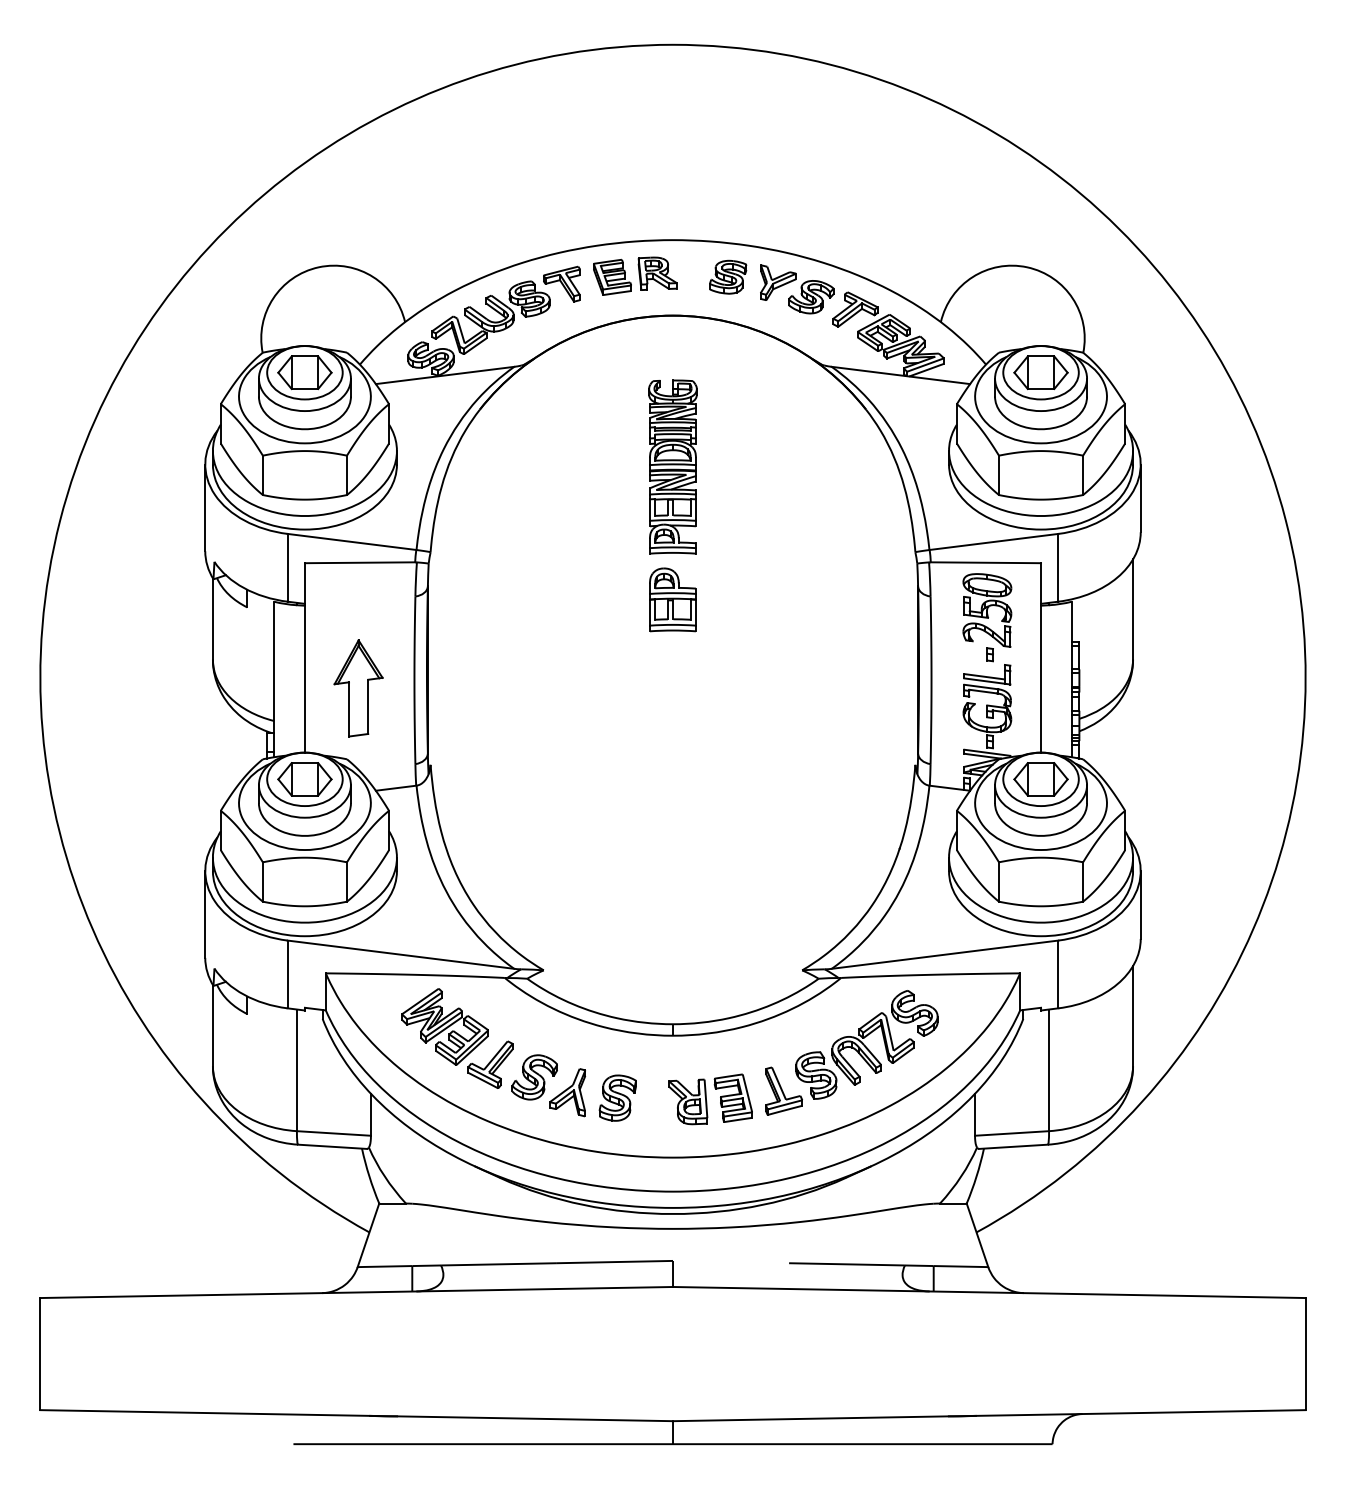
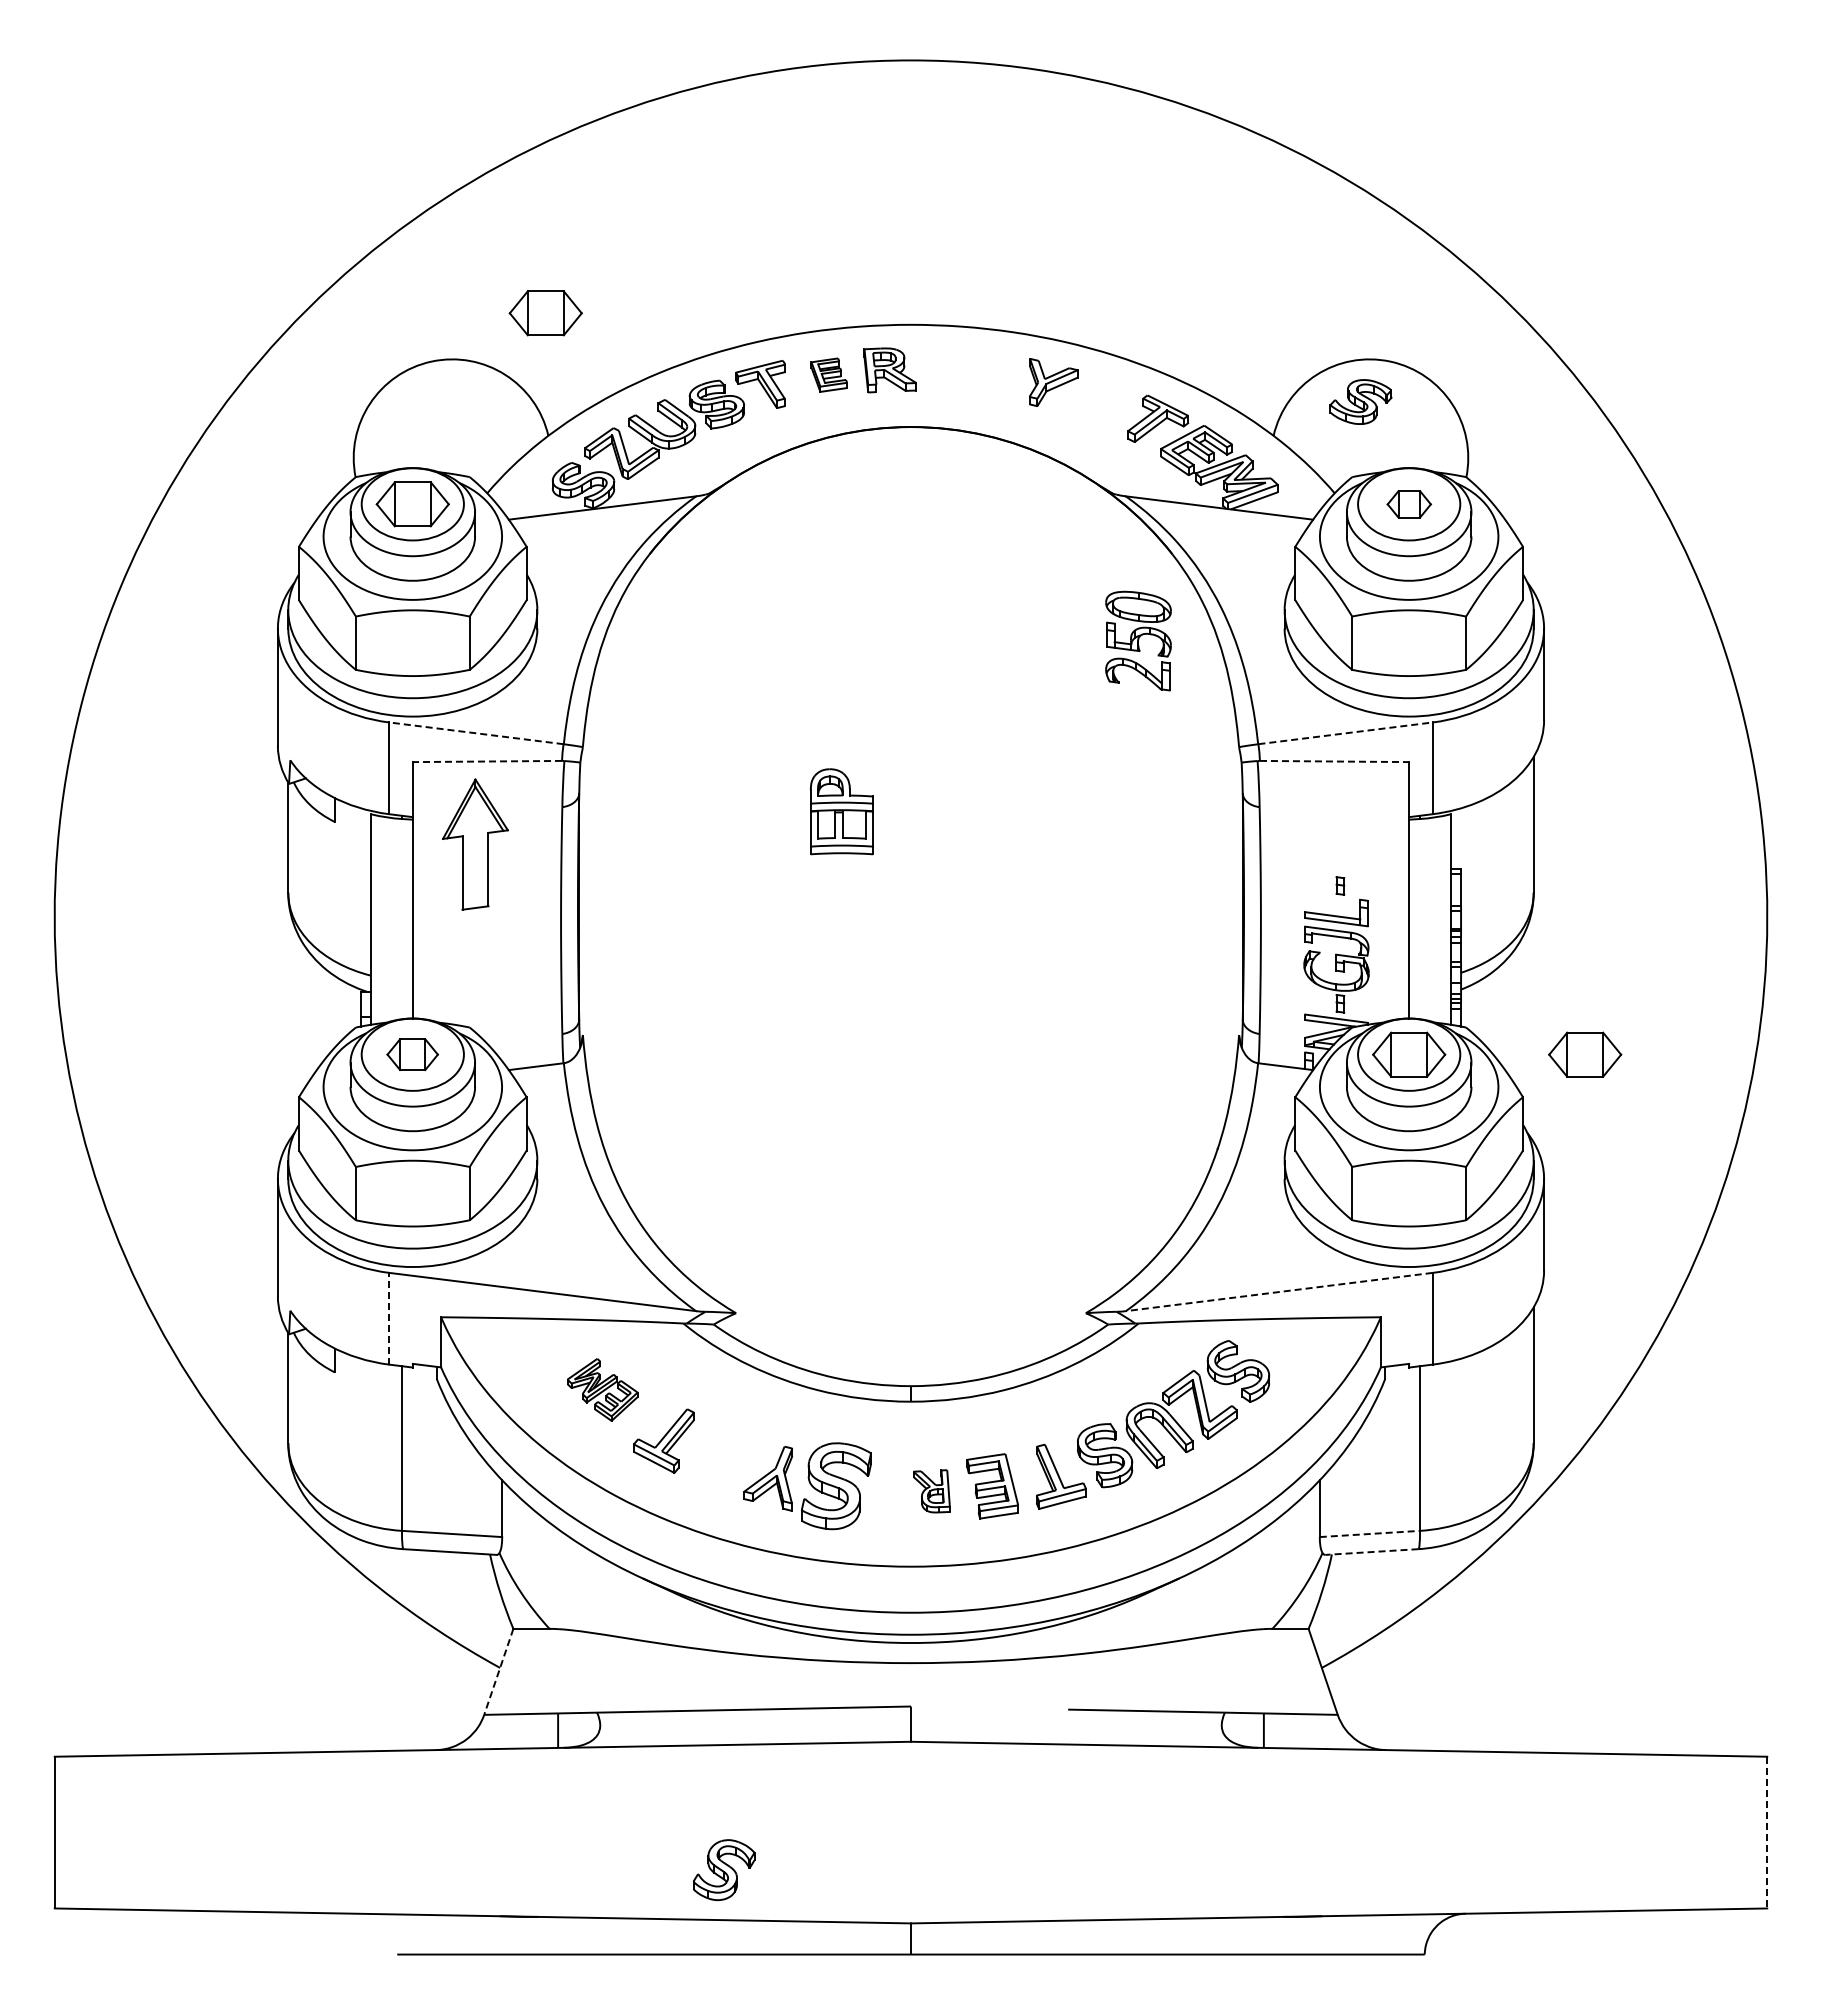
part: (402, 231) -> (545, 313), added
part: (612, 276) -> (829, 374), size x0.7
part: (728, 276) -> (985, 374), removed
part: (810, 296) -> (1360, 401), moved
part: (1041, 372) -> (1409, 504), size x0.6
part: (672, 466) -> (910, 631), removed
line: (351, 542) -> (476, 733), solid -> dashed
line: (994, 542) -> (1345, 733), solid -> dashed
line: (360, 562) -> (487, 761), solid -> dashed
line: (985, 562) -> (1334, 761), solid -> dashed
part: (672, 599) -> (841, 811), moved
part: (987, 610) -> (1138, 640), moved
part: (358, 688) -> (475, 844), moved
part: (304, 779) -> (412, 1054), size x0.7
part: (1171, 779) -> (1585, 1054), added
line: (945, 955) -> (1279, 1292), solid -> dashed
line: (287, 974) -> (389, 1318), solid -> dashed
part: (445, 1026) -> (602, 1389), size x0.6
part: (535, 1077) -> (724, 1870), moved
part: (617, 1097) -> (835, 1485), size x1.4
part: (688, 1102) -> (931, 1491), size x0.7
line: (1012, 1133) -> (1370, 1533), solid -> dashed
line: (1013, 1147) -> (1371, 1552), solid -> dashed
line: (368, 1235) -> (498, 1672), solid -> dashed
line: (1305, 1354) -> (1767, 1832), solid -> dashed

